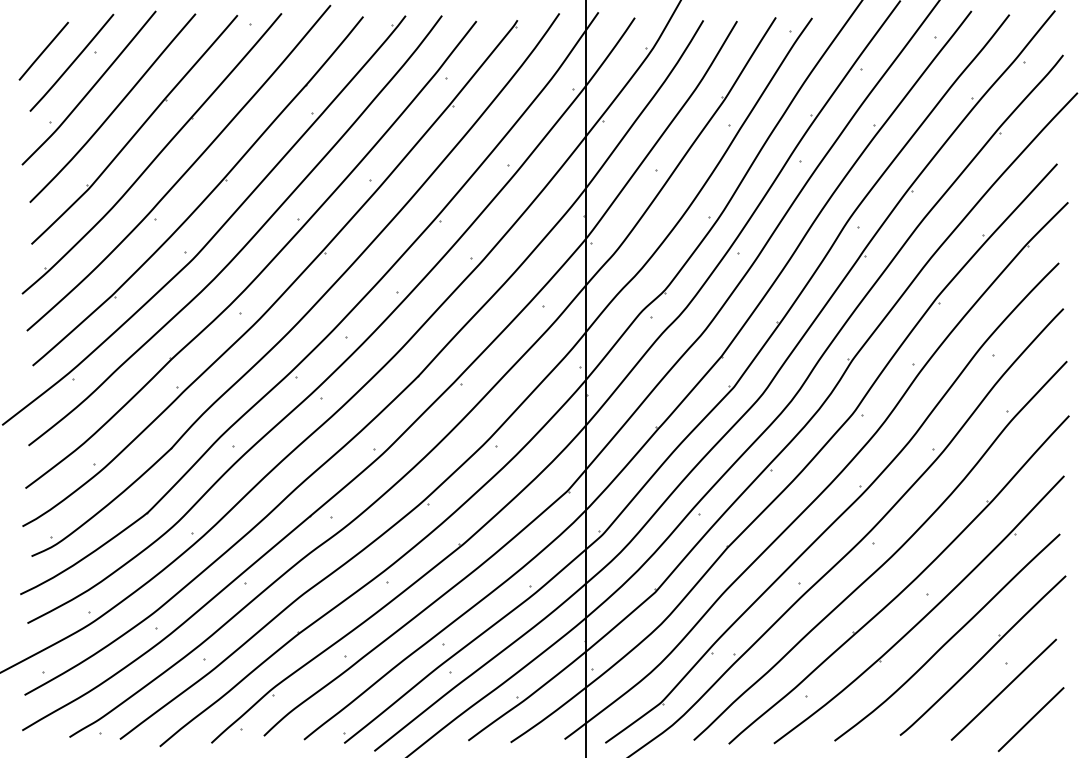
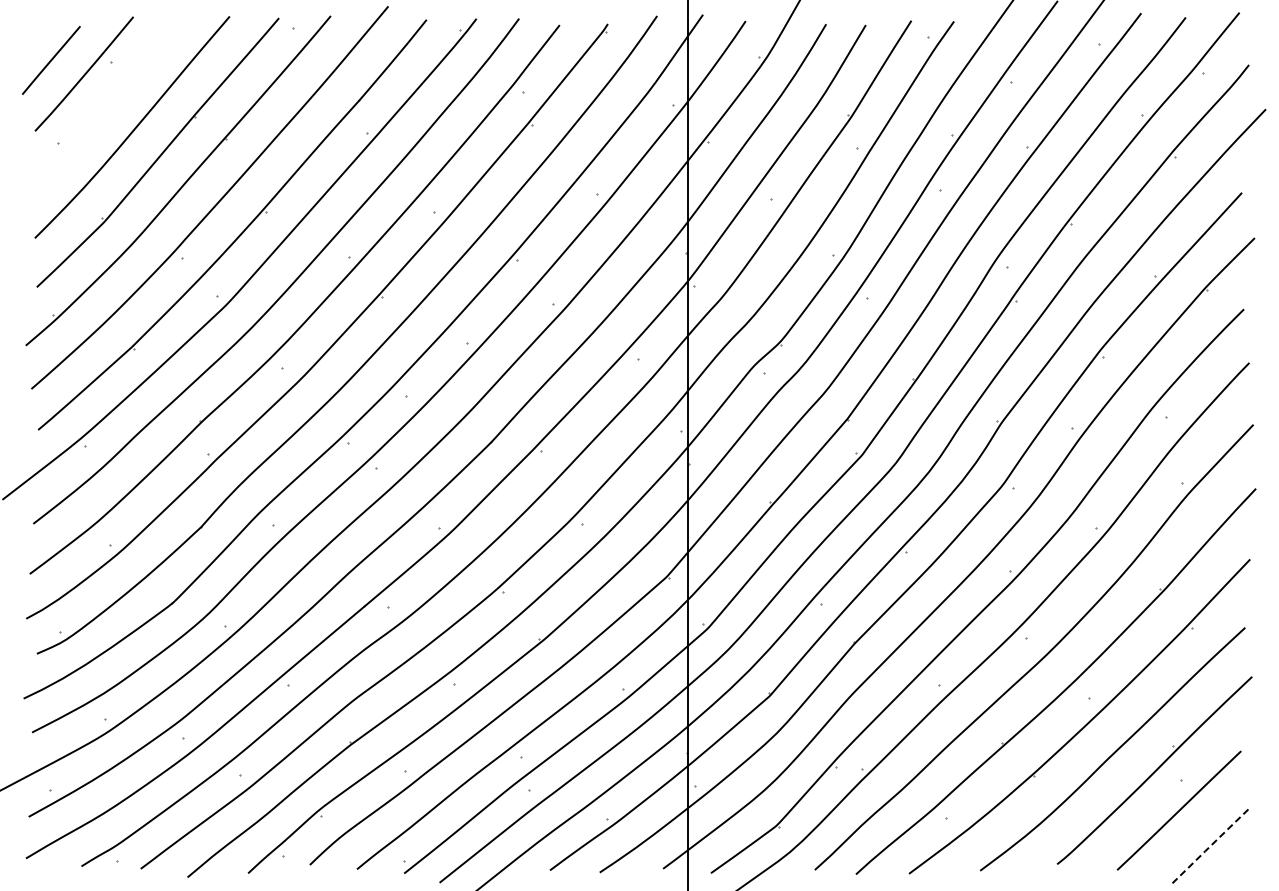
curve: (90, 88) -> (106, 104), removed
line: (1031, 719) -> (1211, 845), solid -> dashed

